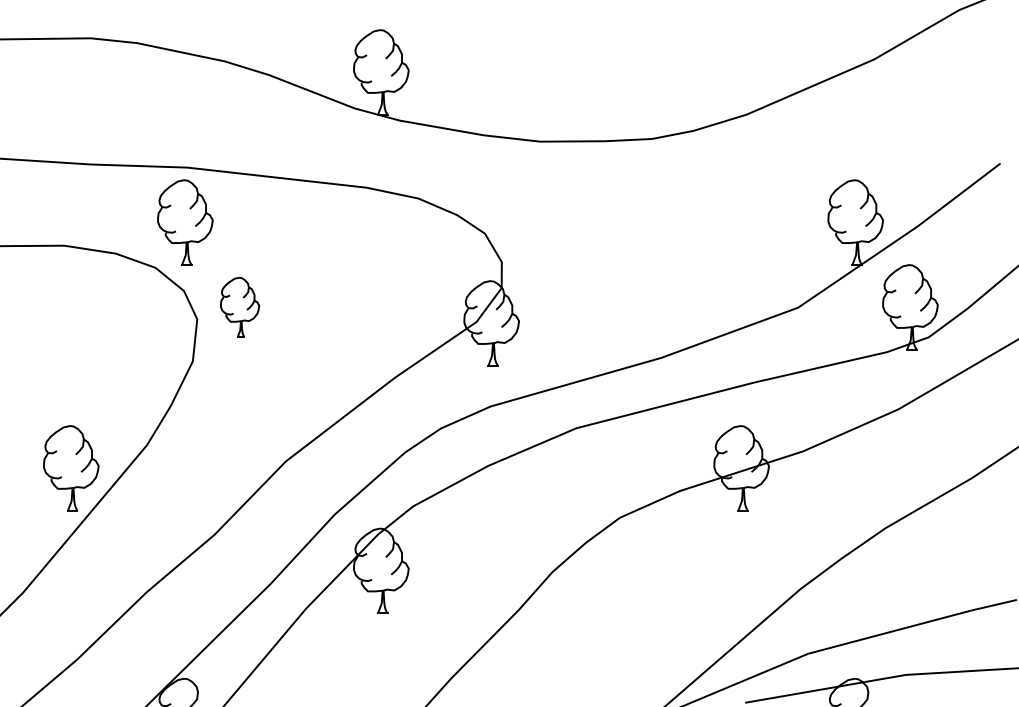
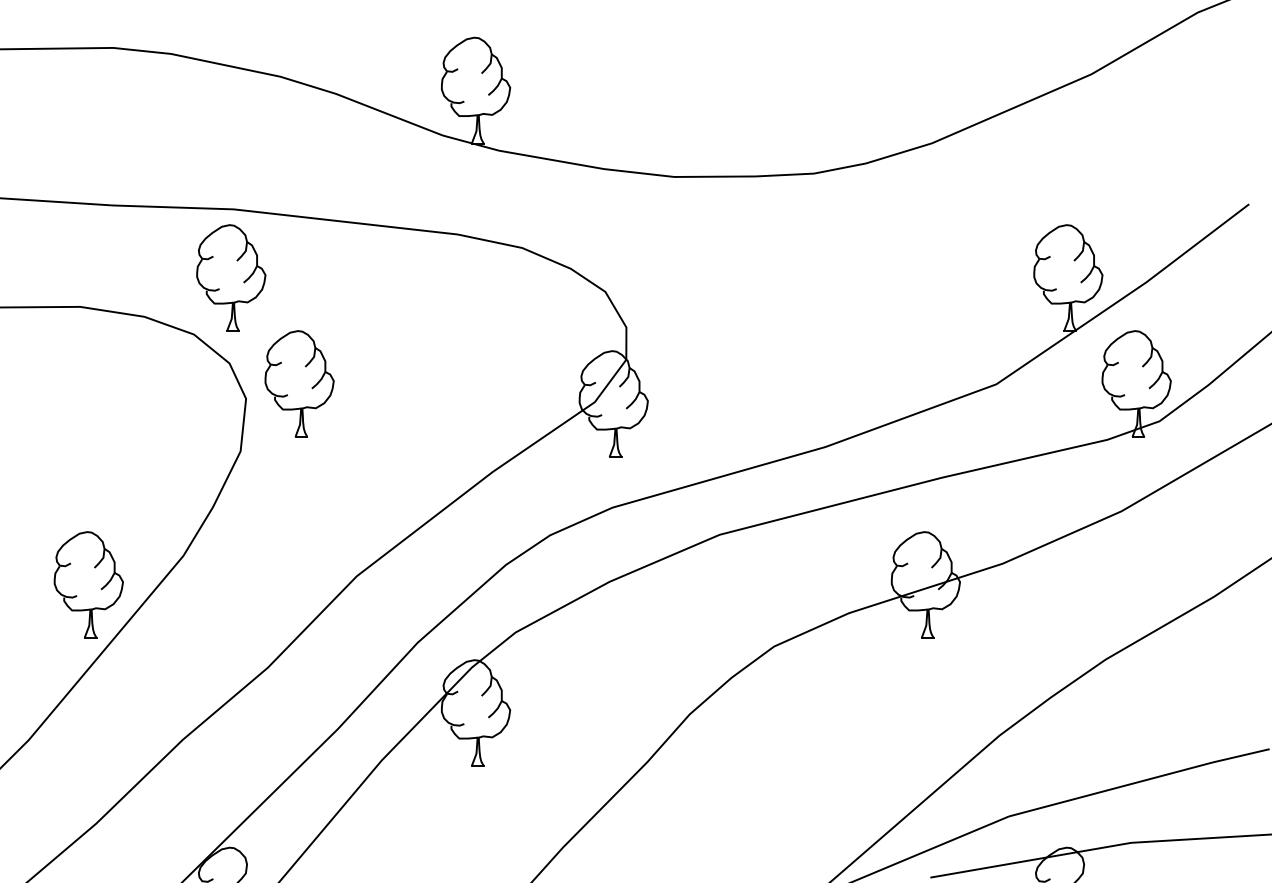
part: (239, 307) -> (298, 384), size x1.43

